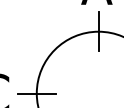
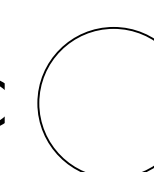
line: (98, 31) -> (113, 27), removed
line: (36, 93) -> (37, 103), removed

